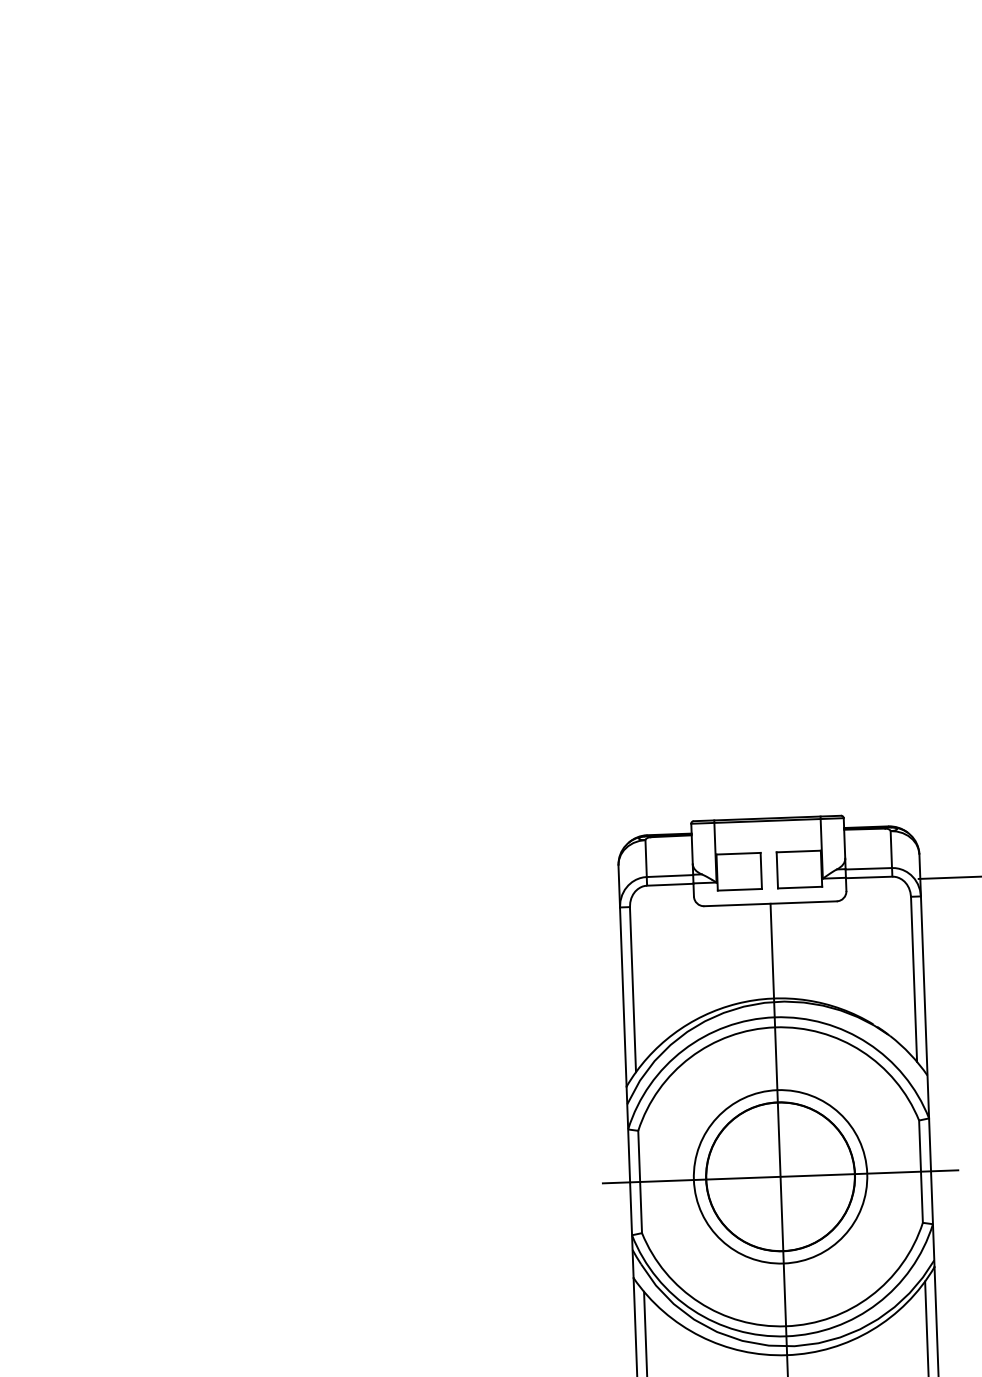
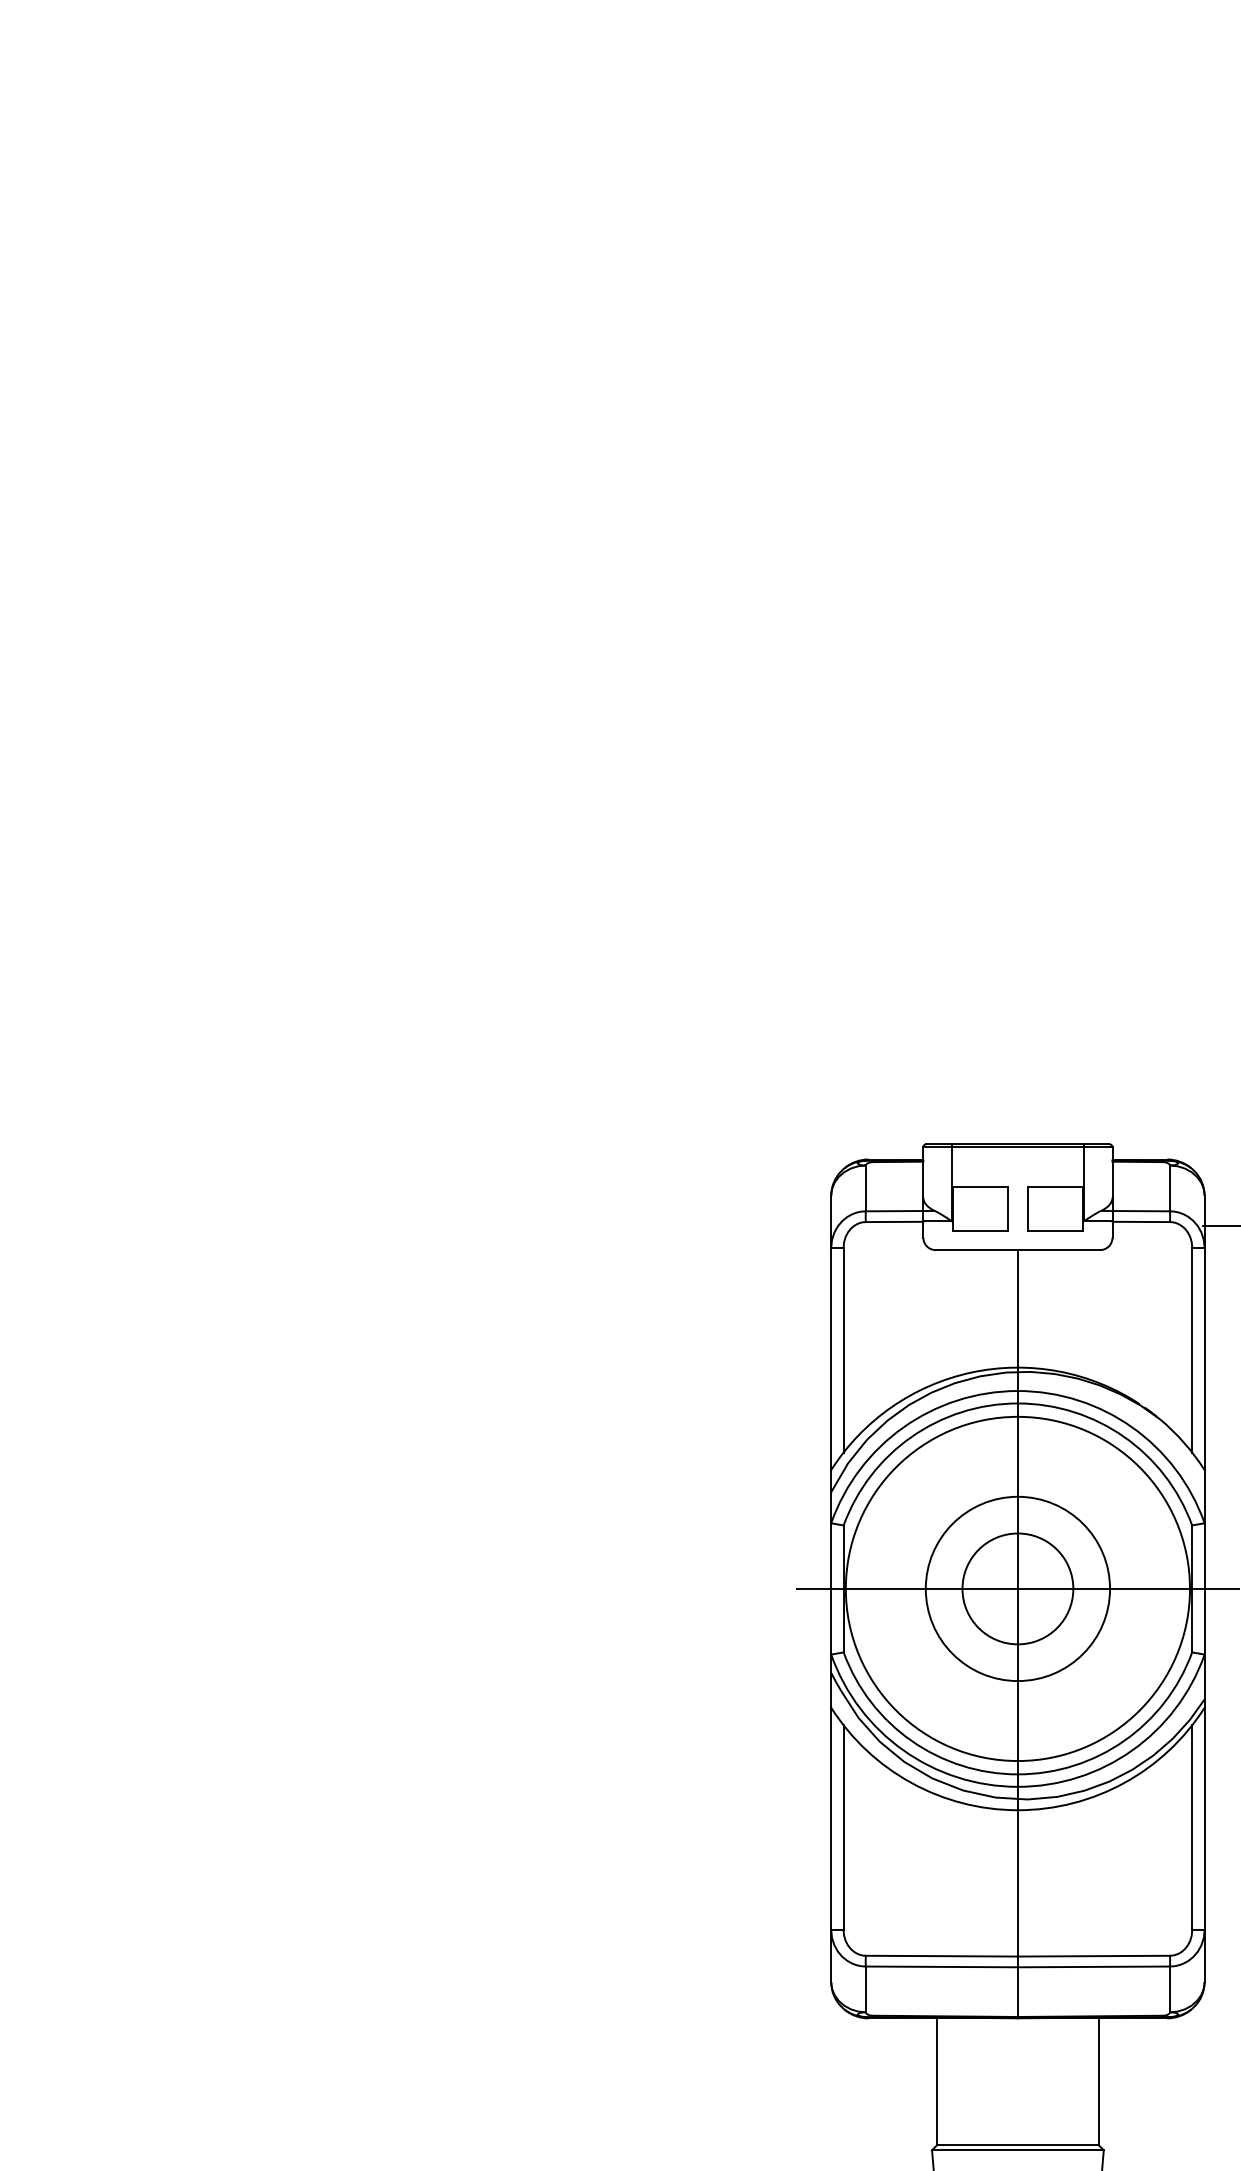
circle: (780, 1176) -> (1017, 1588), size x0.6
circle: (780, 1176) -> (1017, 1588), size x1.6

